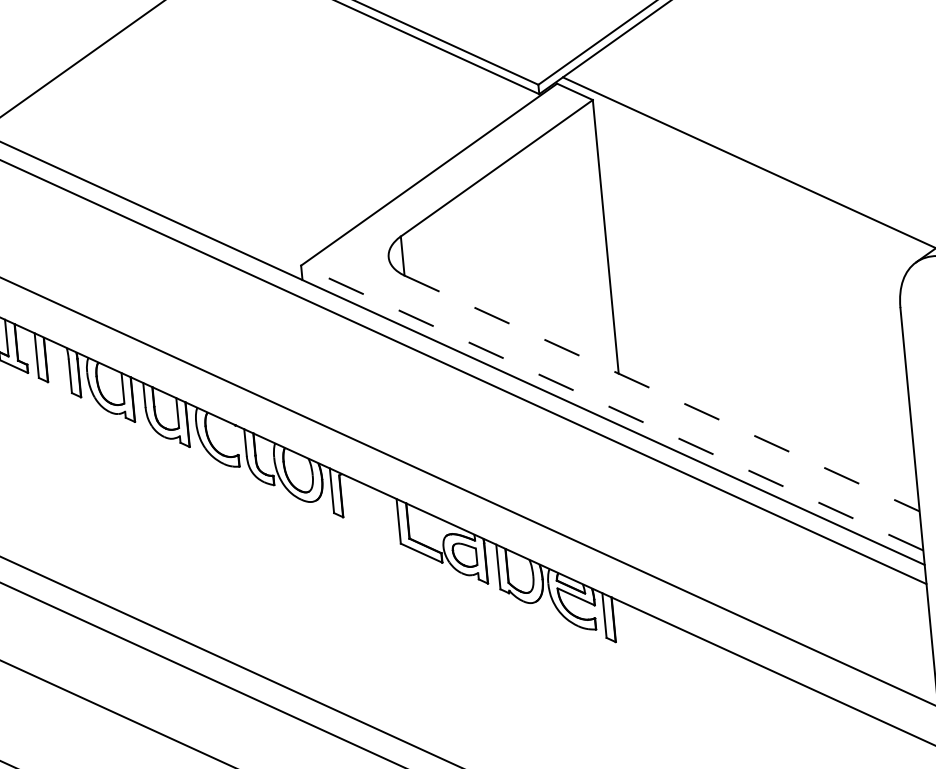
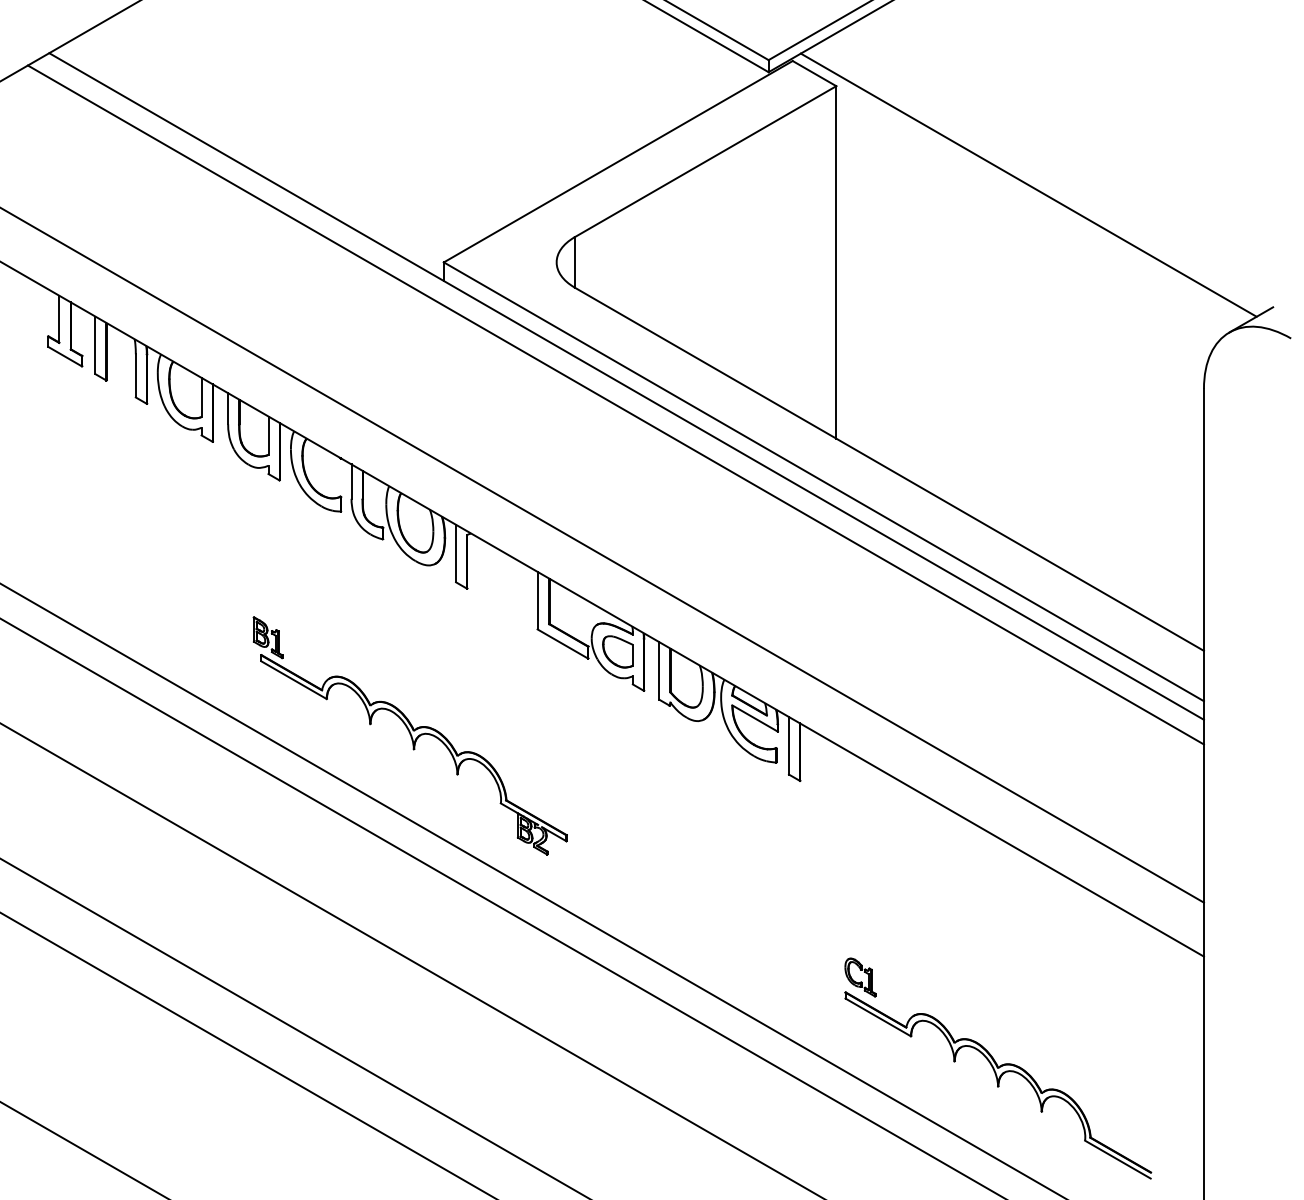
line: (662, 393) -> (889, 469), dashed -> solid
line: (611, 407) -> (823, 481), dashed -> solid
part: (309, 635) -> (409, 735), added

